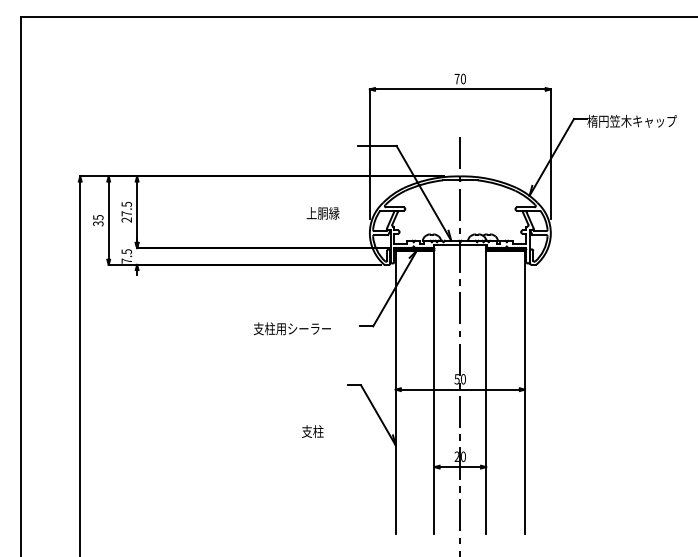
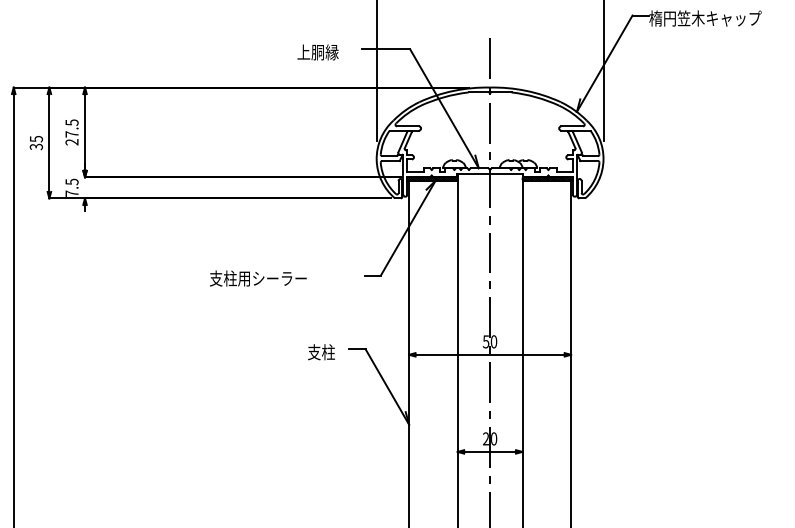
text: (322, 213) -> (317, 52), moved
text: (291, 328) -> (257, 278), moved
text: (312, 431) -> (321, 352), moved

